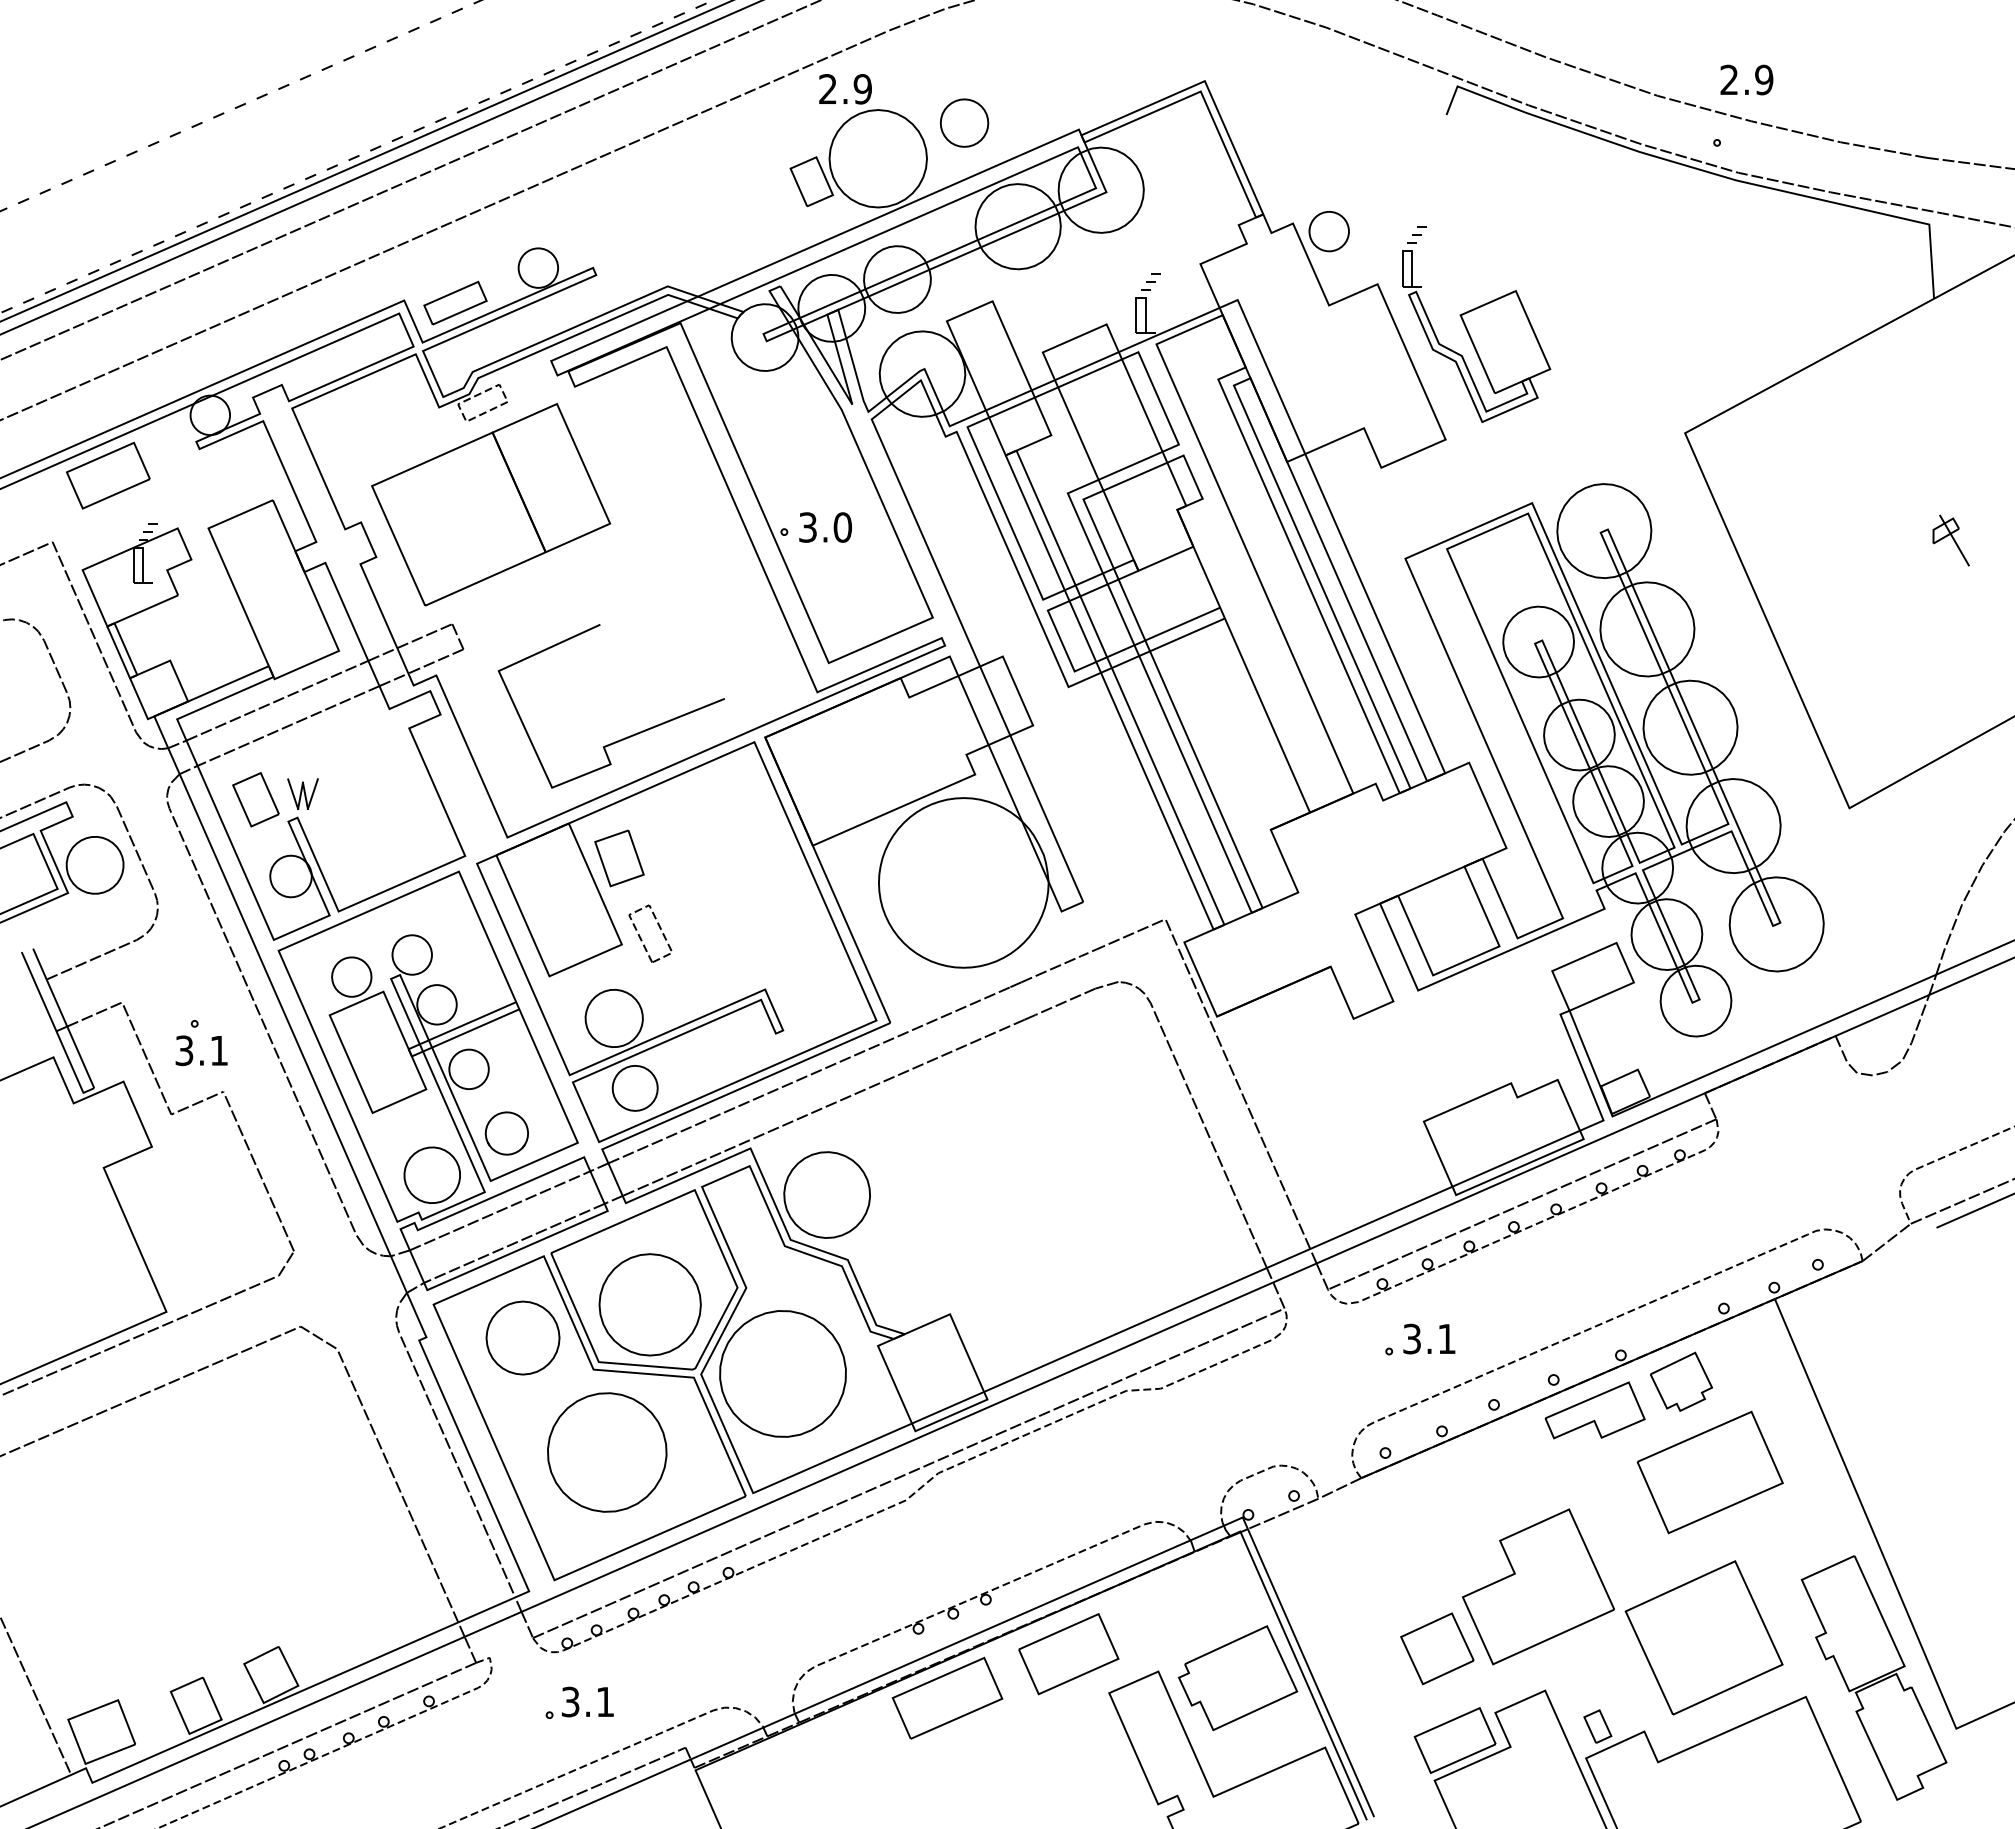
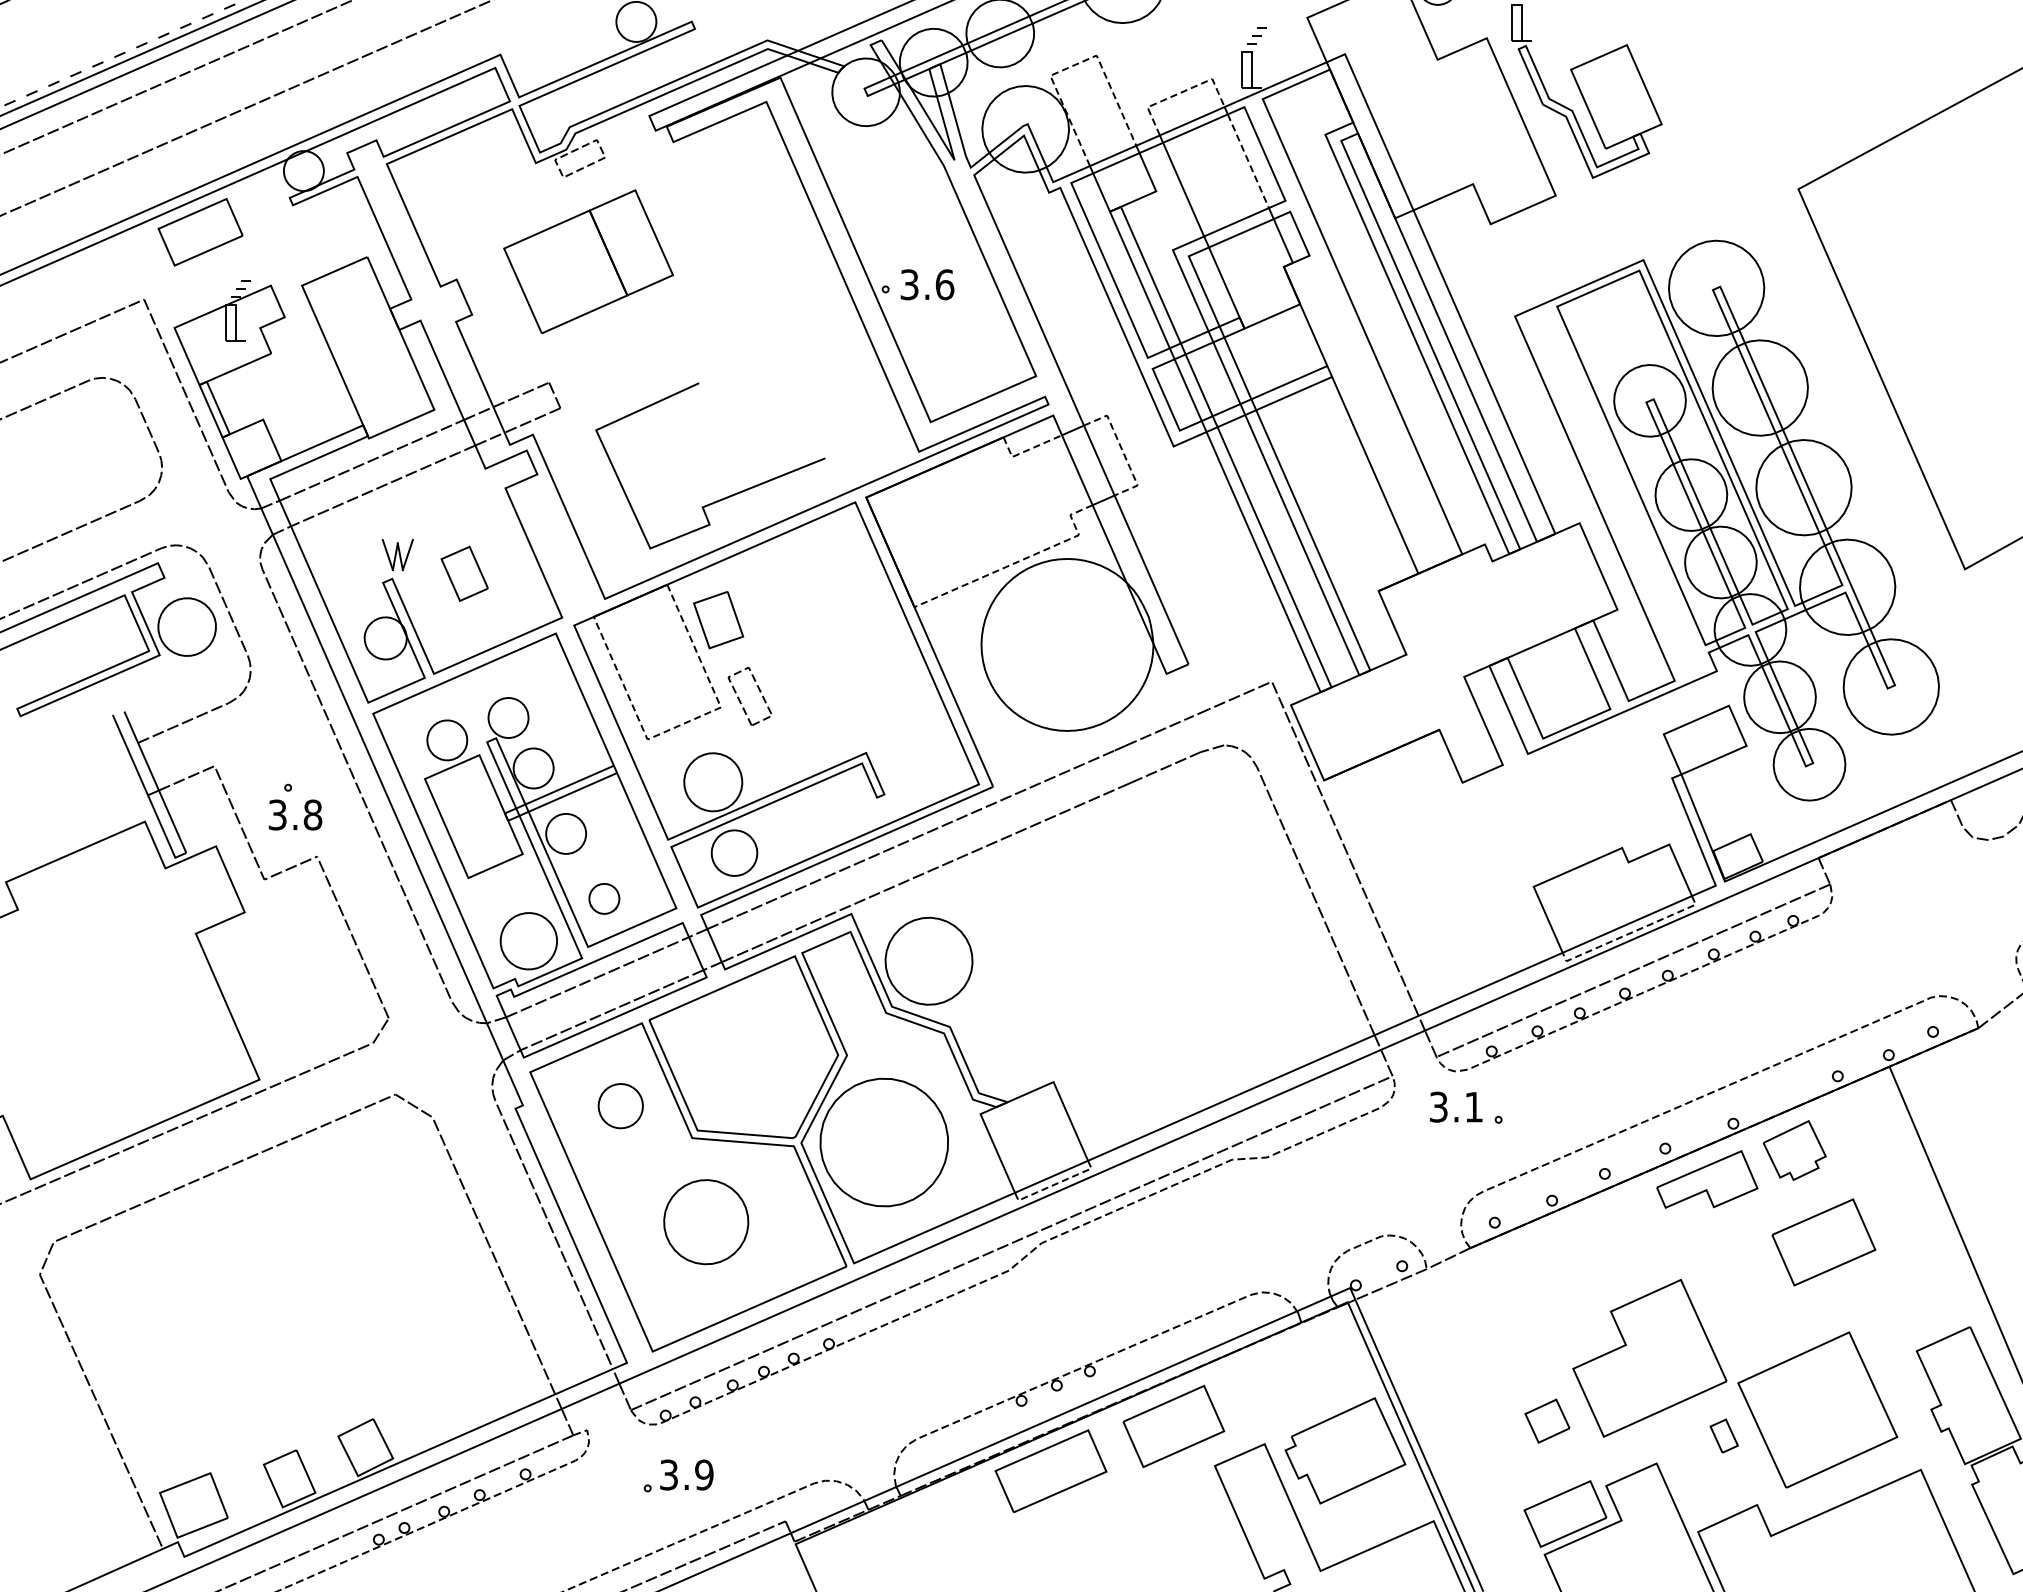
part: (455, 302) -> (552, 56), removed
line: (969, 311) -> (1073, 65), solid -> dashed
line: (1074, 338) -> (1179, 93), solid -> dashed
line: (1142, 406) -> (1248, 162), solid -> dashed
part: (491, 504) -> (588, 261), size x0.7
text: (842, 527) -> (944, 284), 3.0 -> 3.6
line: (923, 691) -> (1026, 450), solid -> dashed
line: (1018, 691) -> (1122, 450), solid -> dashed
part: (255, 799) -> (464, 573), moved
line: (915, 800) -> (1018, 561), solid -> dashed
line: (585, 960) -> (684, 723), solid -> dashed
text: (219, 1050) -> (313, 814), 3.1 -> 3.8
part: (506, 1133) -> (604, 898), size x0.7
line: (1519, 1167) -> (1630, 933), solid -> dashed
part: (649, 1304) -> (748, 1072), removed
part: (522, 1337) -> (620, 1105), size x0.6
text: (1429, 1338) -> (1456, 1106), moved
line: (951, 1415) -> (1055, 1184), solid -> dashed
part: (607, 1452) -> (706, 1222), size x0.7
part: (1709, 1472) -> (1823, 1242), size x0.7
part: (1437, 1648) -> (1547, 1420), size x0.6
text: (605, 1701) -> (704, 1474), 3.1 -> 3.9
part: (1597, 1726) -> (1723, 1435), moved

